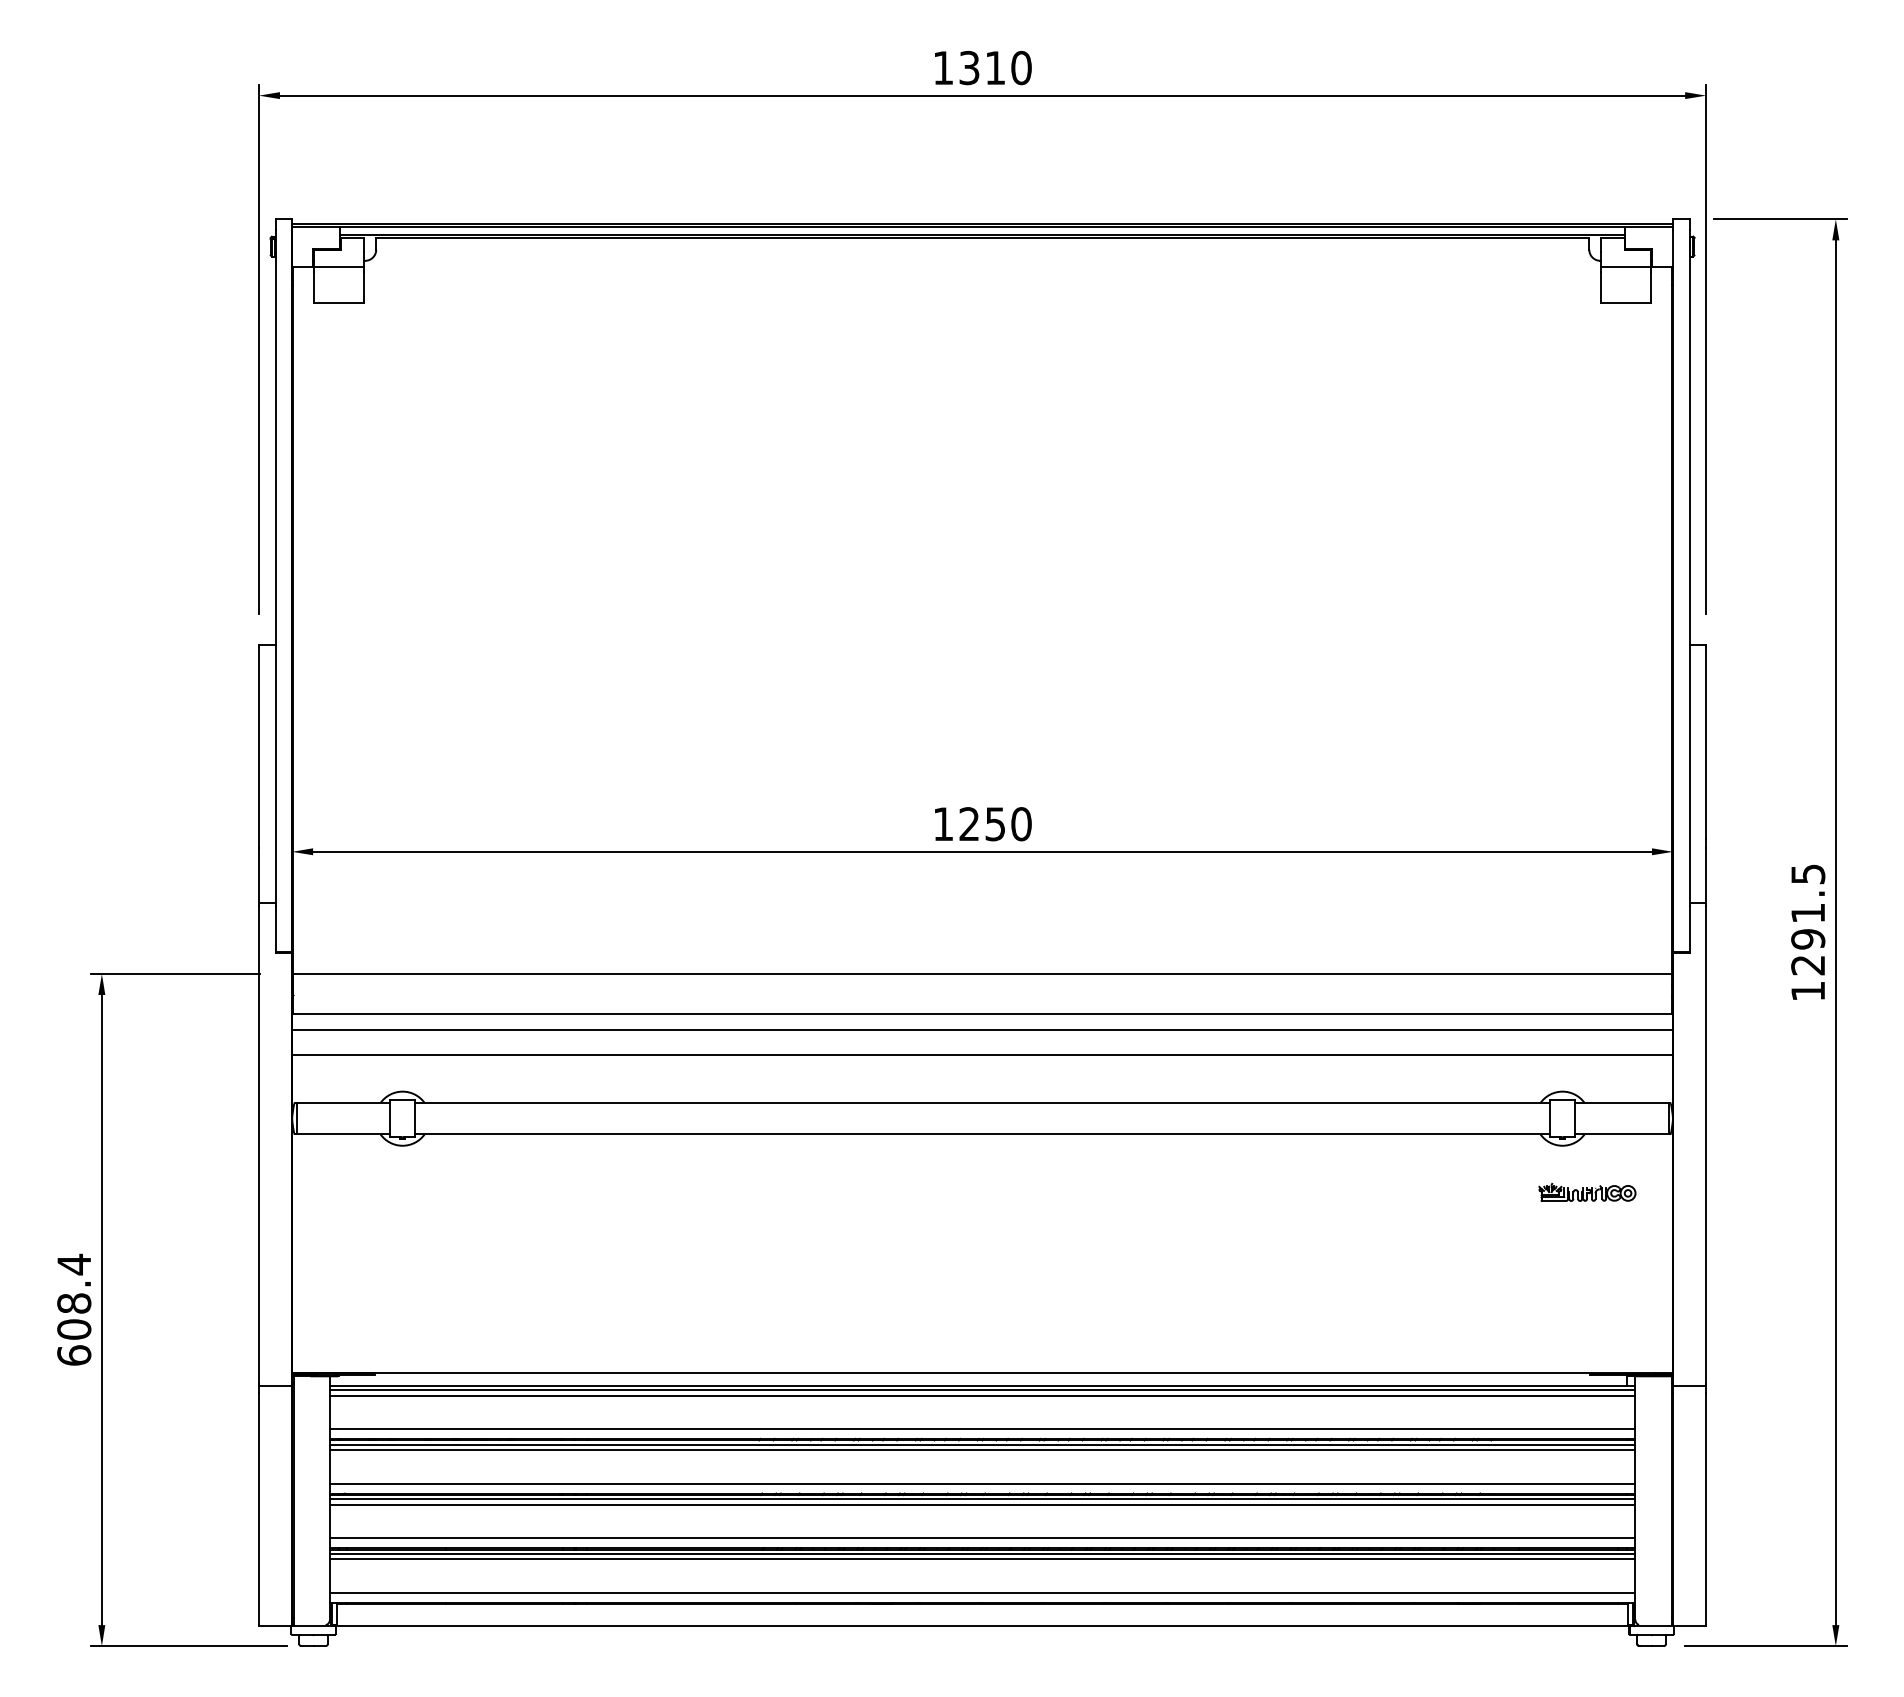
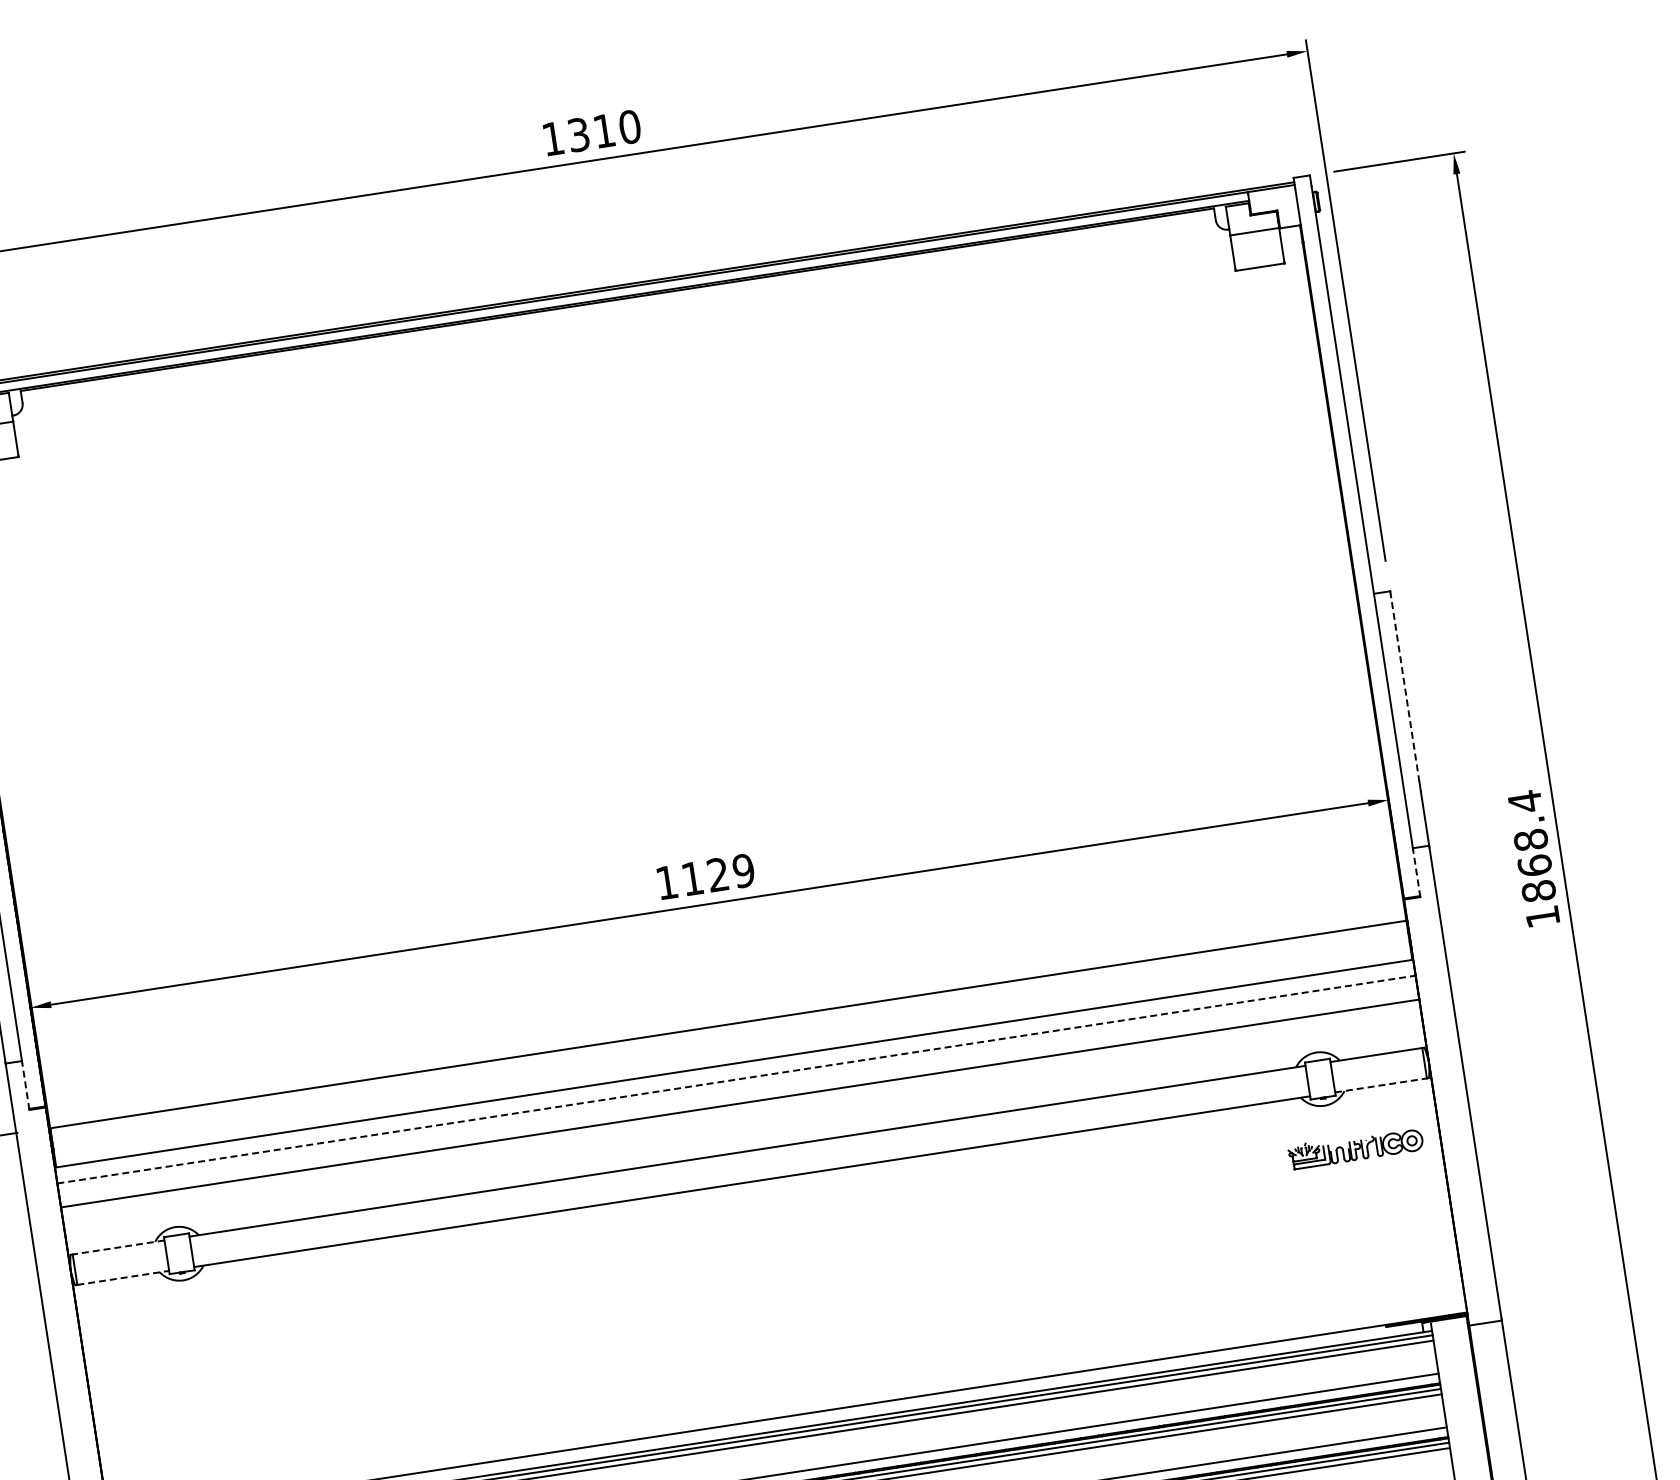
line: (1706, 742) -> (1405, 687), solid -> dashed
text: (995, 824) -> (718, 875), 1250 -> 1129
text: (1808, 919) -> (1532, 846), 1291.5 -> 1868.4
line: (275, 929) -> (25, 1086), solid -> dashed
line: (1689, 929) -> (1416, 873), solid -> dashed
line: (983, 1030) -> (737, 1079), solid -> dashed
line: (343, 1103) -> (118, 1247), solid -> dashed
line: (343, 1134) -> (123, 1278), solid -> dashed
line: (1621, 1134) -> (1380, 1085), solid -> dashed
part: (1587, 1191) -> (1355, 1147), size x1.4

